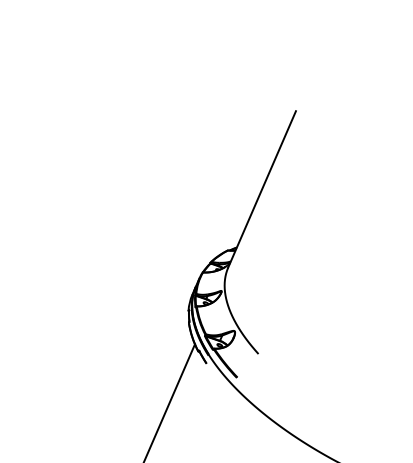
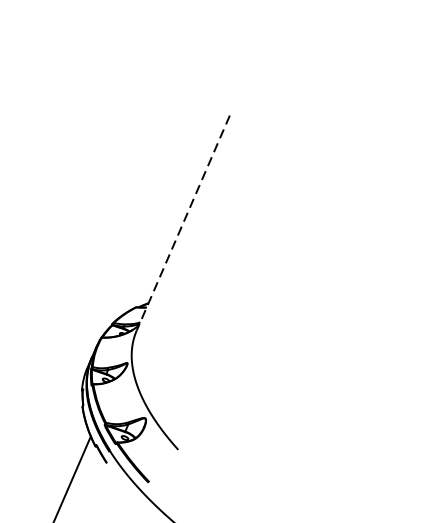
line: (261, 189) -> (182, 223), solid -> dashed

